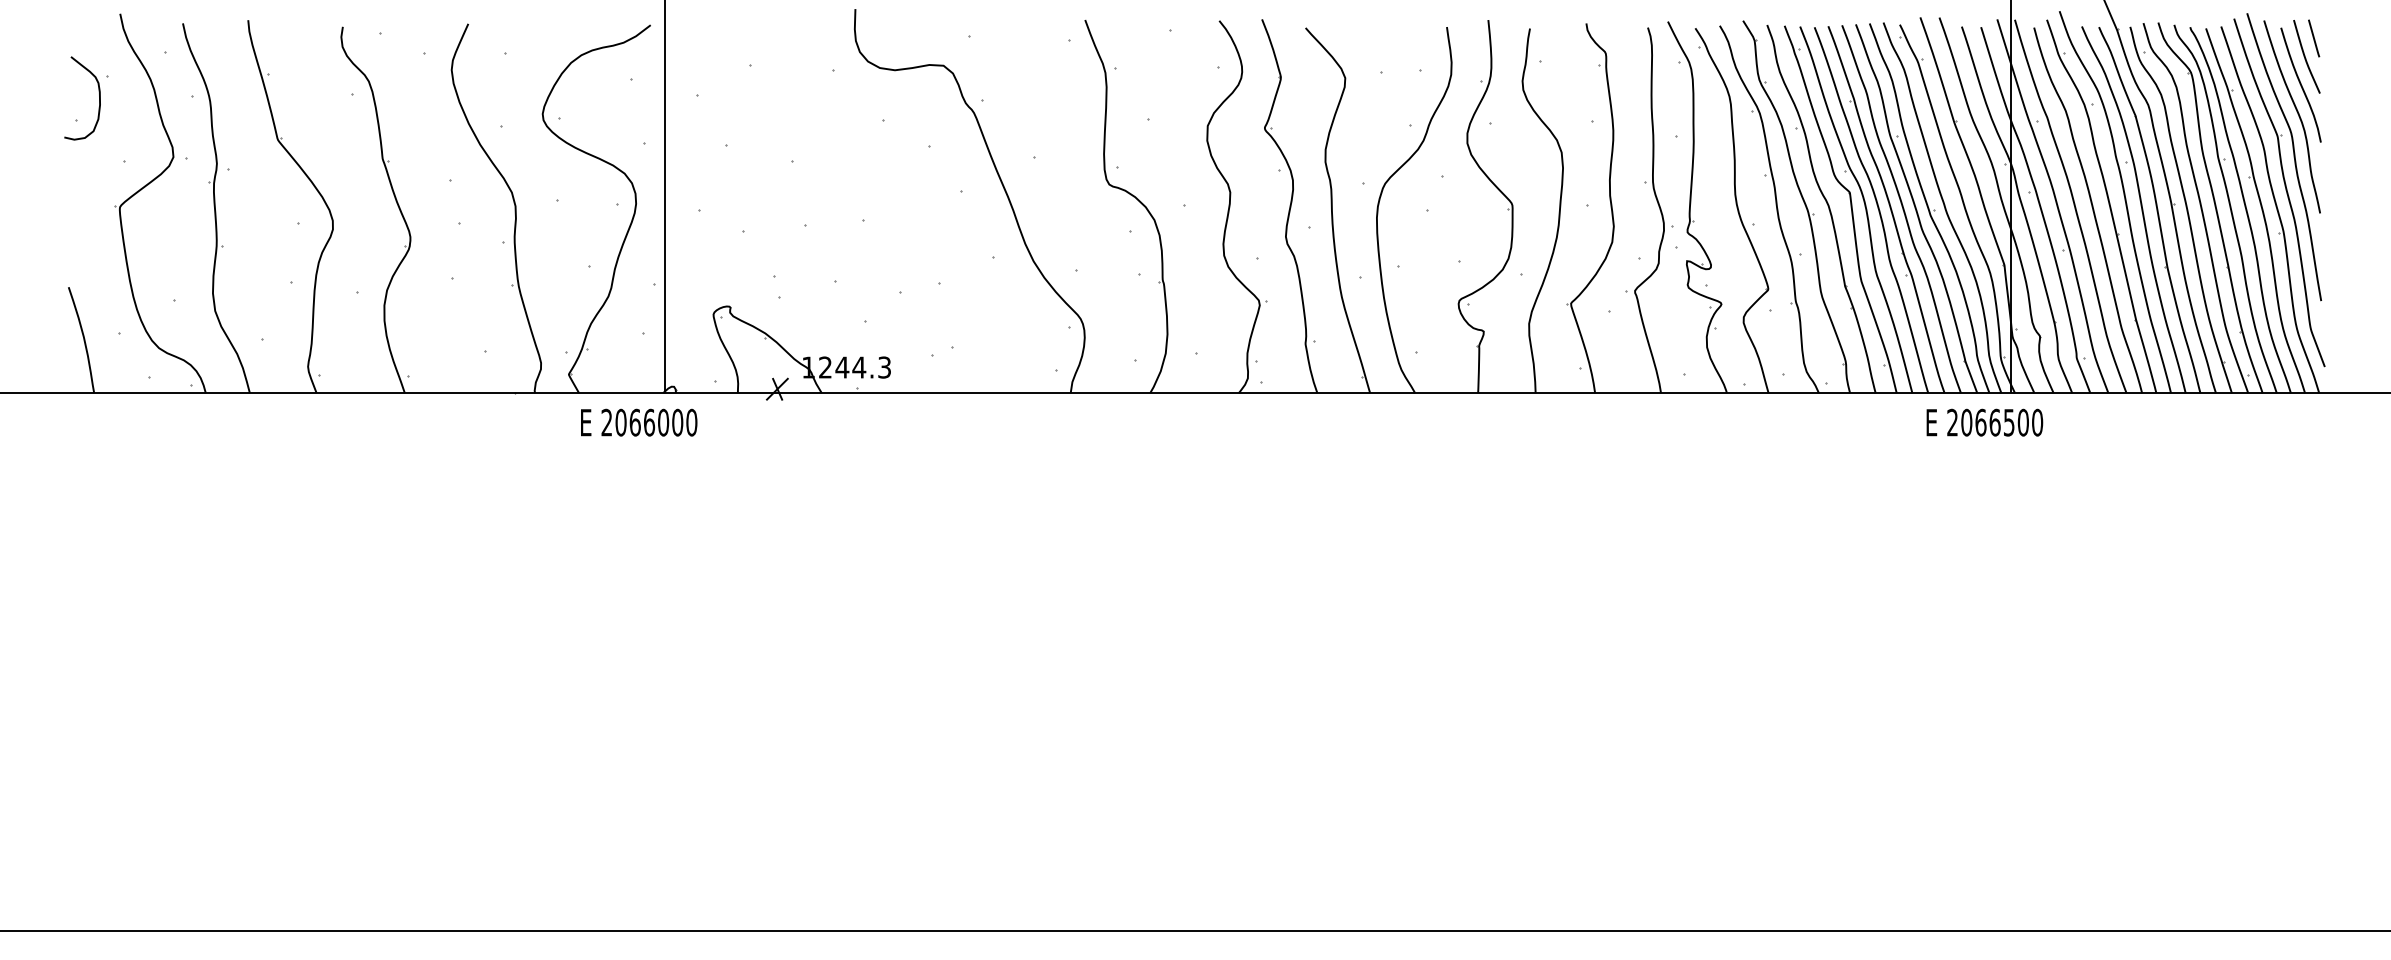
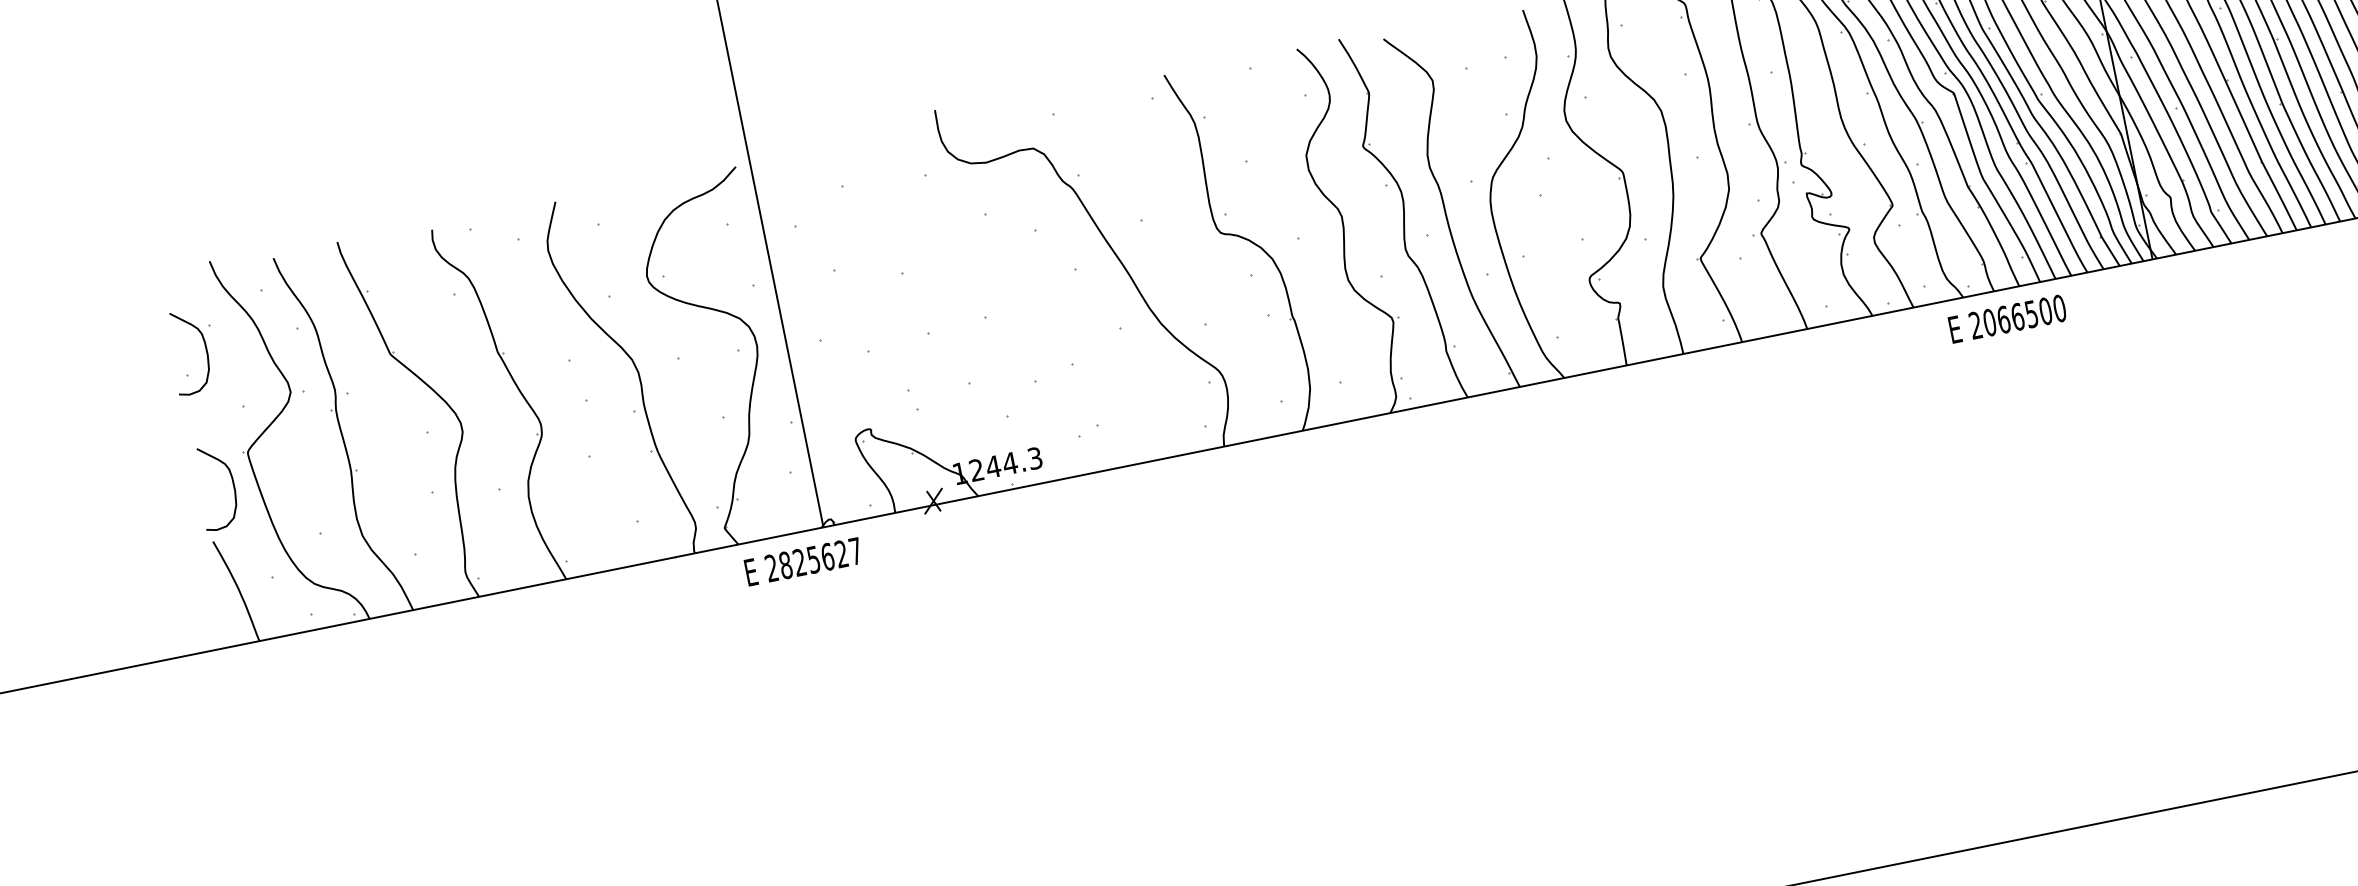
curve: (99, 235) -> (233, 484), added
text: (656, 422) -> (820, 558), 2066000 -> 2825627
text: (1984, 422) -> (2007, 318), moved

